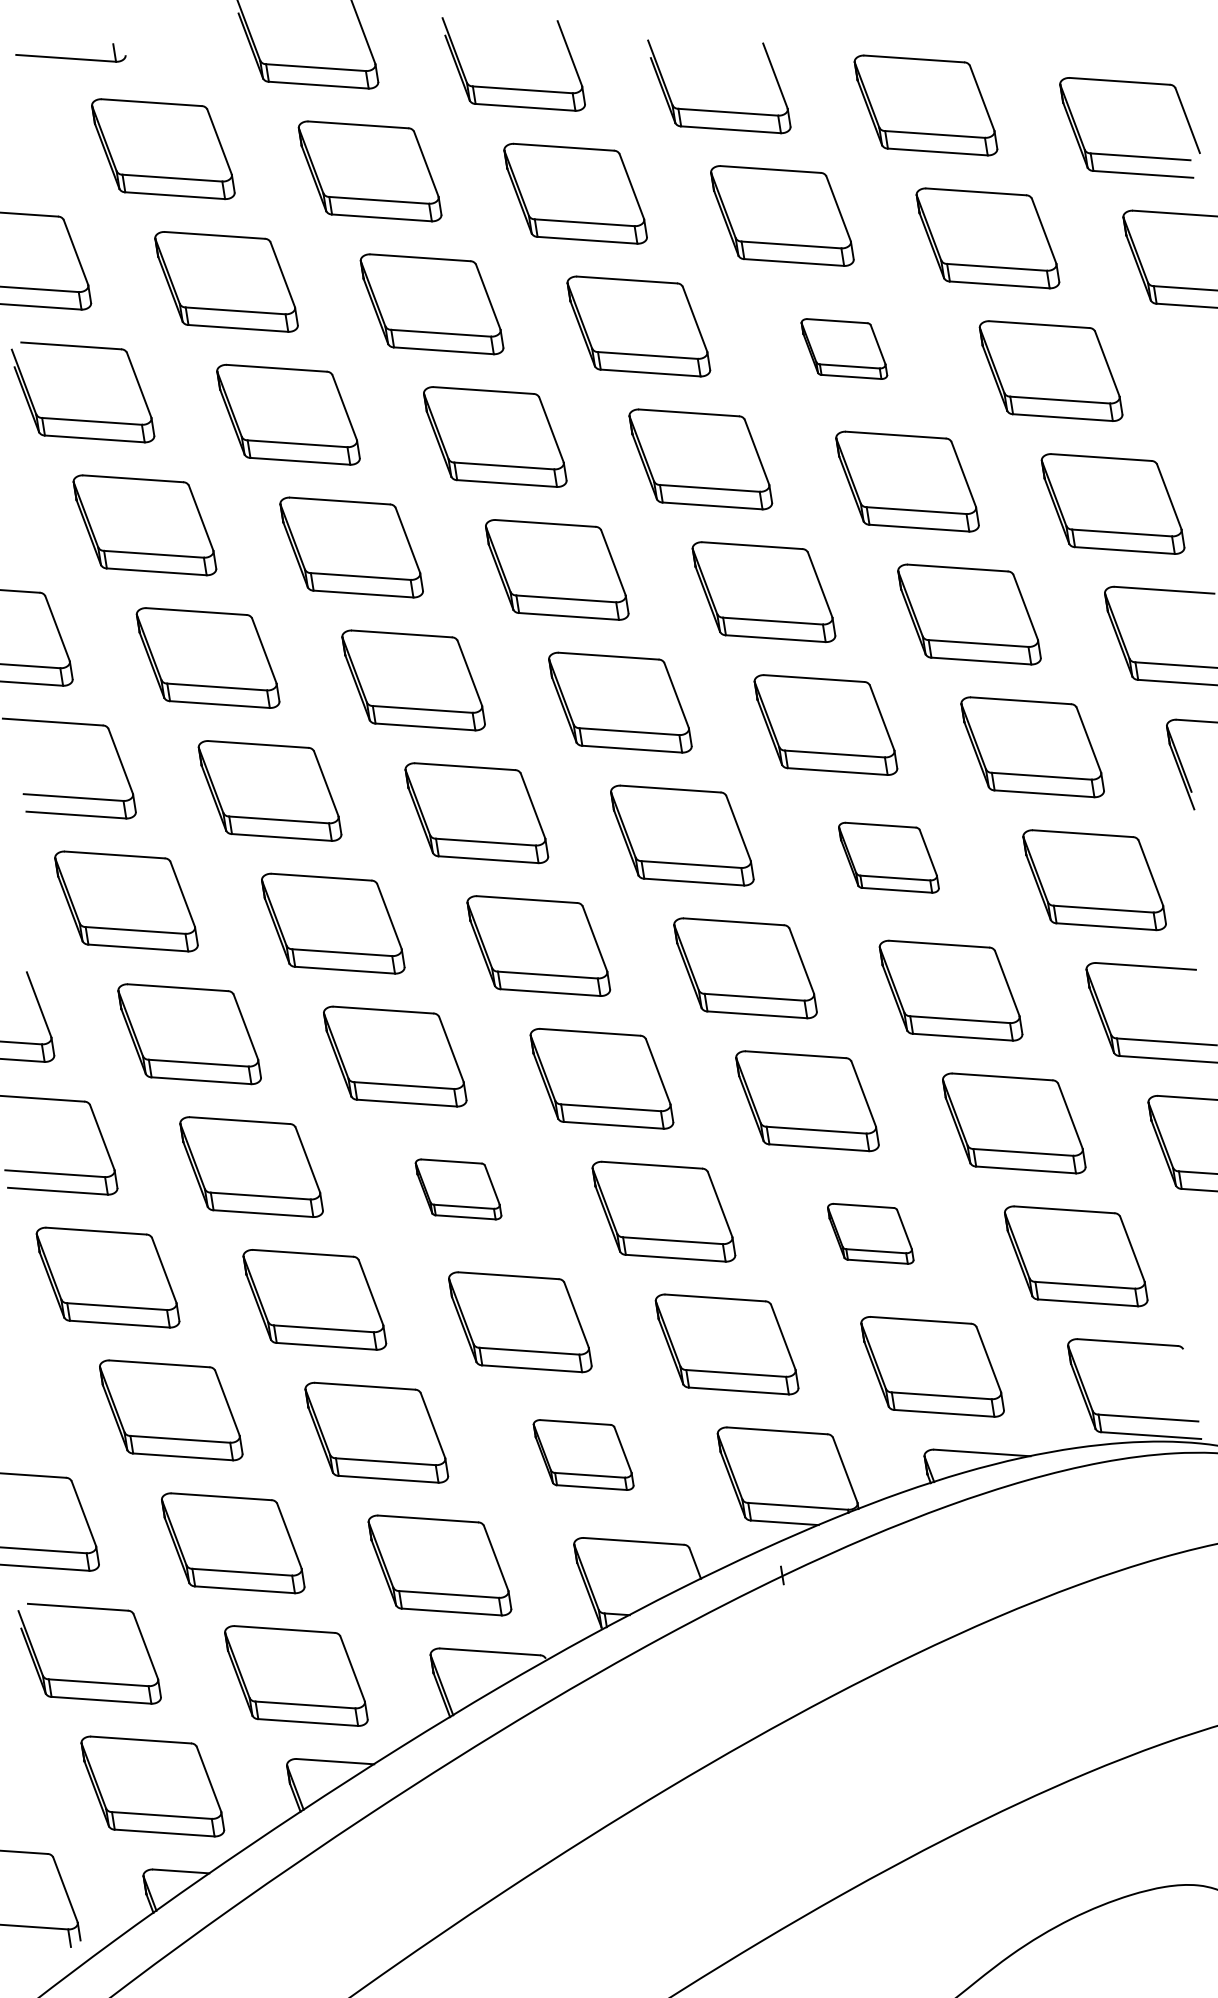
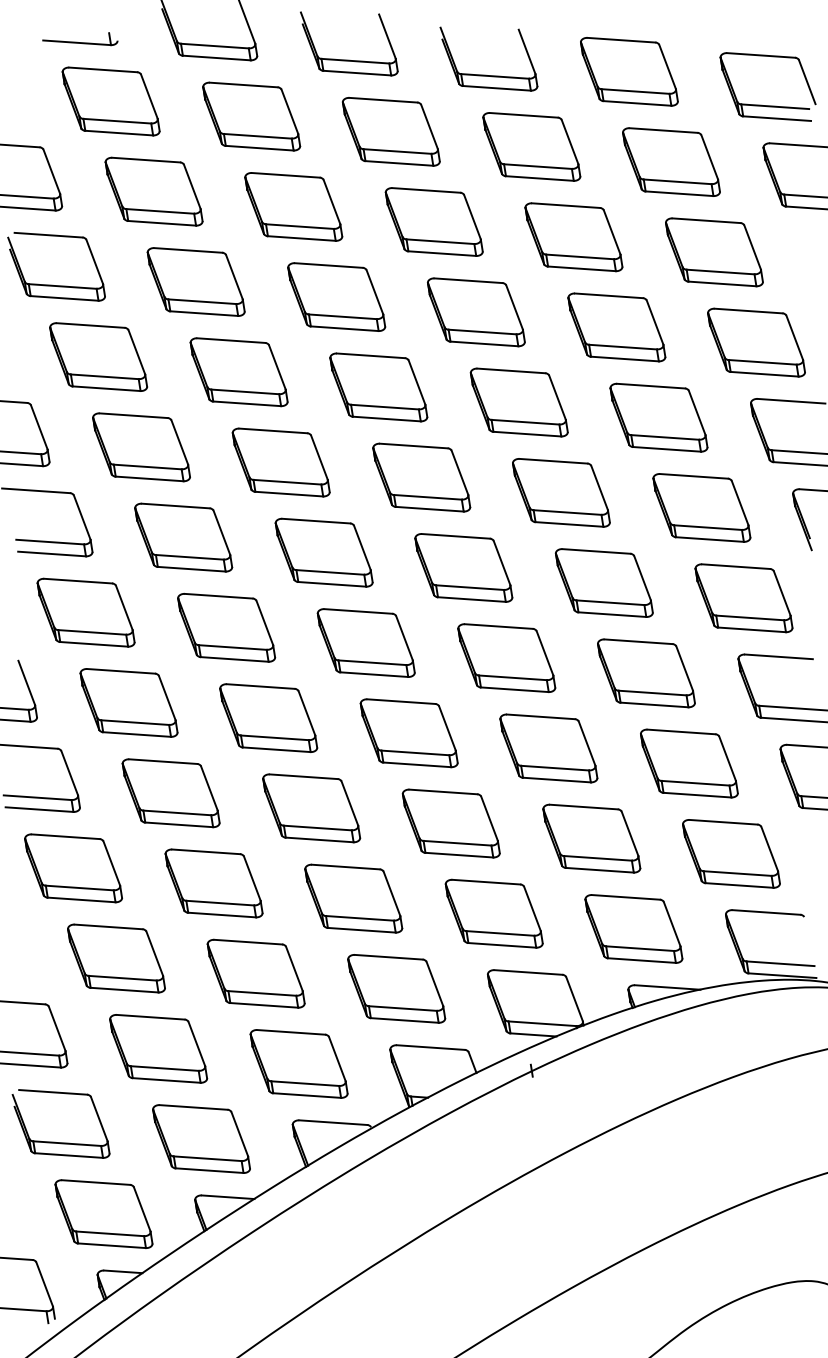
part: (71, 53) -> (80, 39), moved
part: (843, 349) -> (573, 237), size x1.67
part: (887, 856) -> (603, 582), size x1.43
part: (458, 1189) -> (311, 808), size x1.67
part: (870, 1233) -> (591, 838), size x1.67
part: (583, 1454) -> (396, 988), size x1.43

